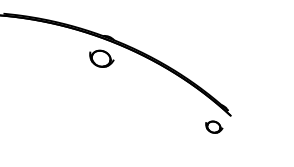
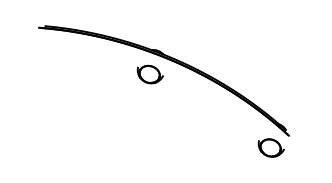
part: (213, 126) -> (270, 147), size x1.43

